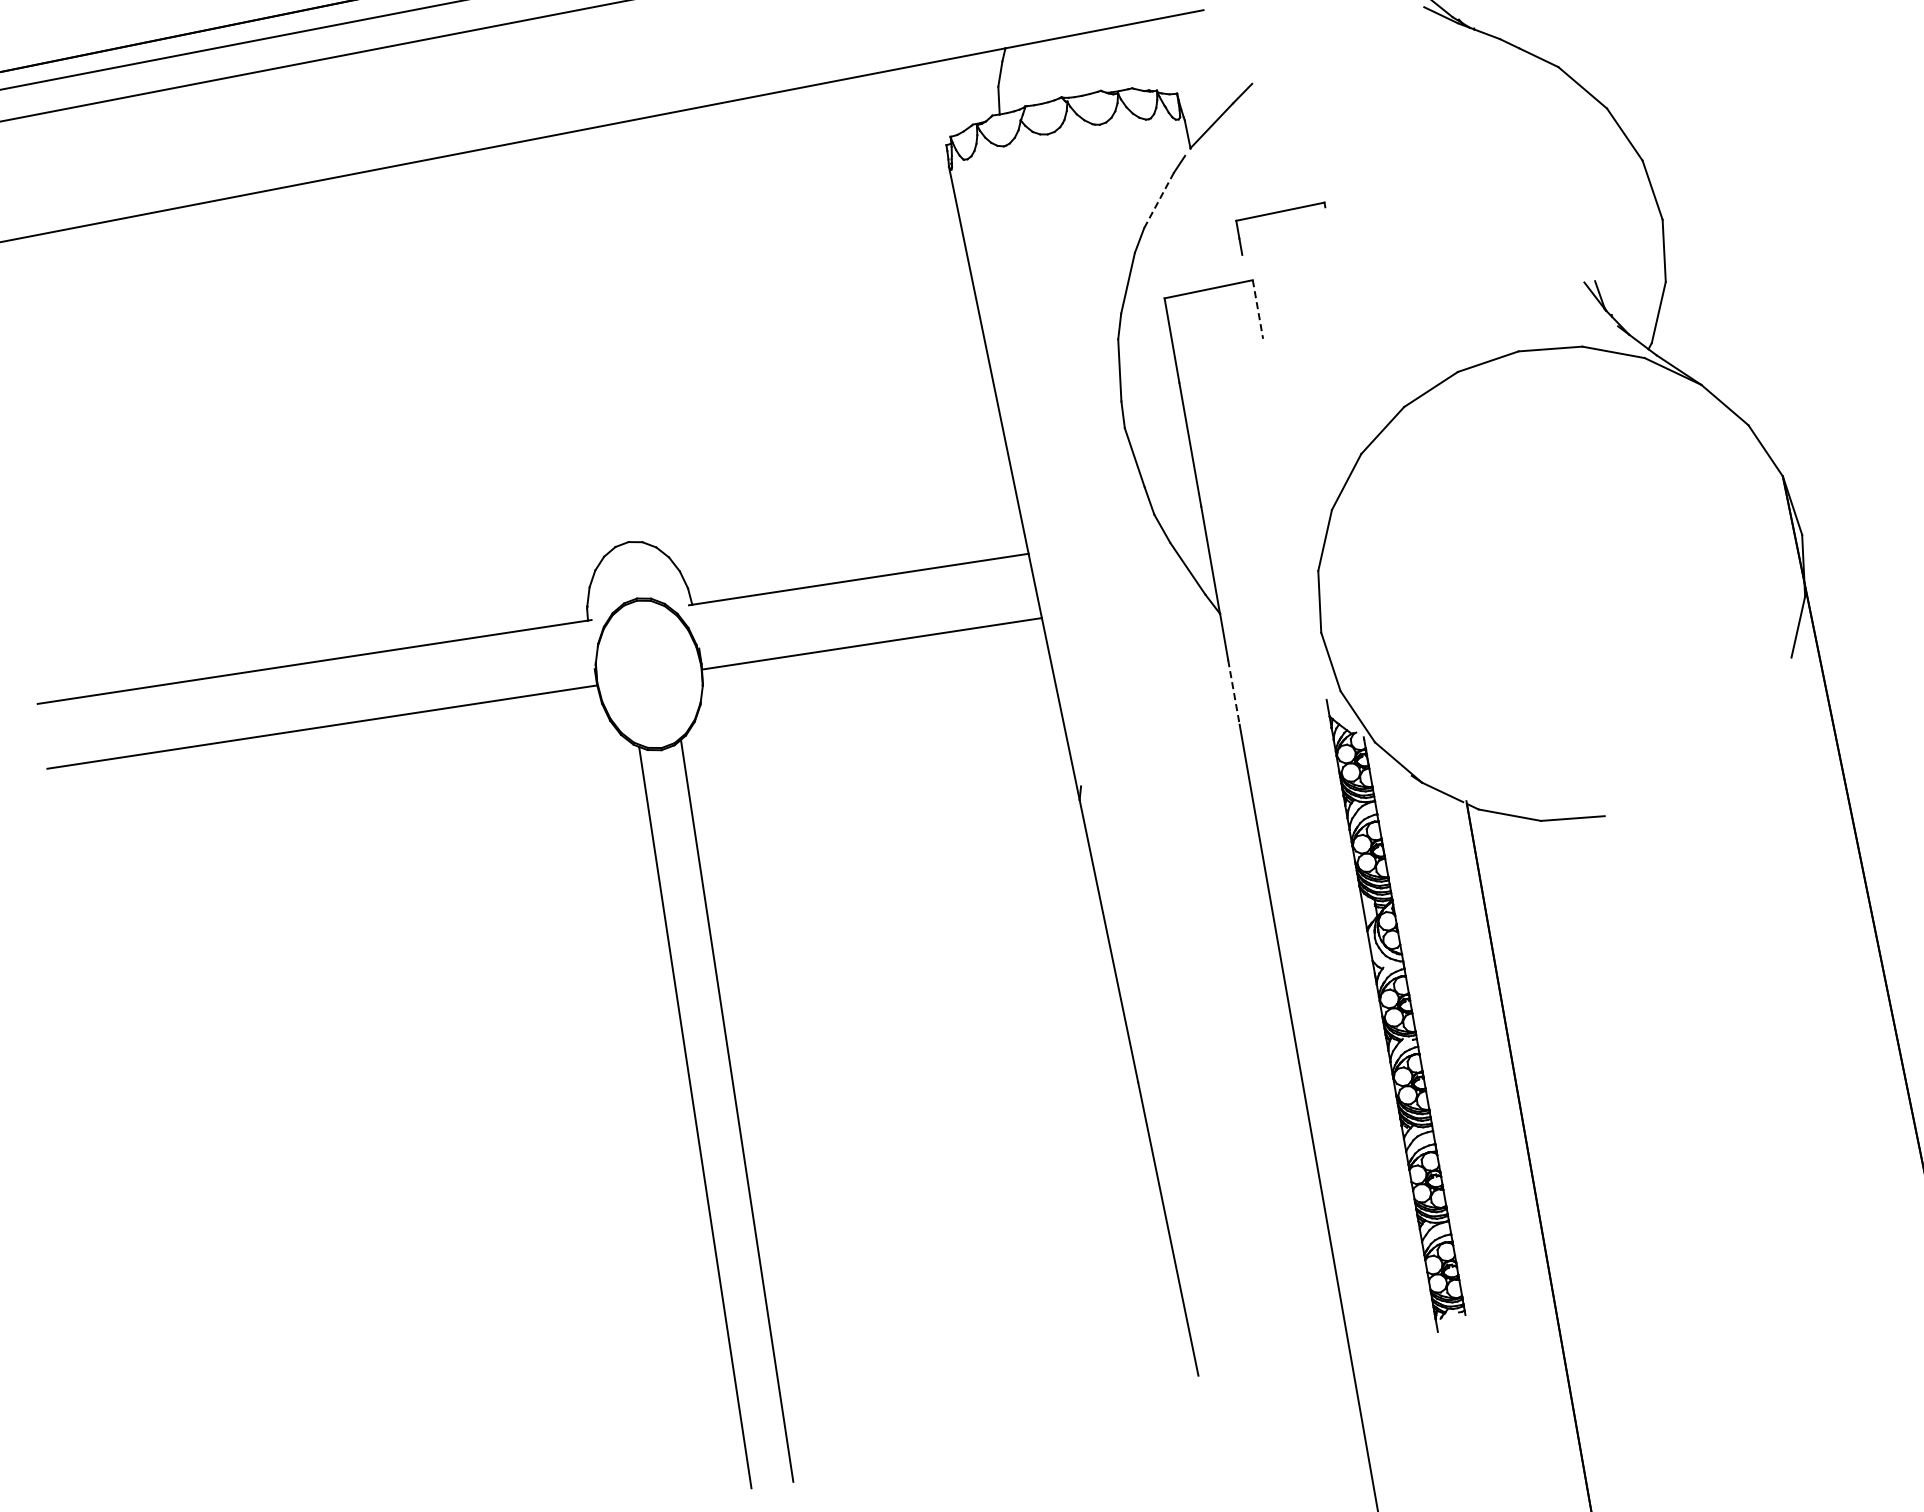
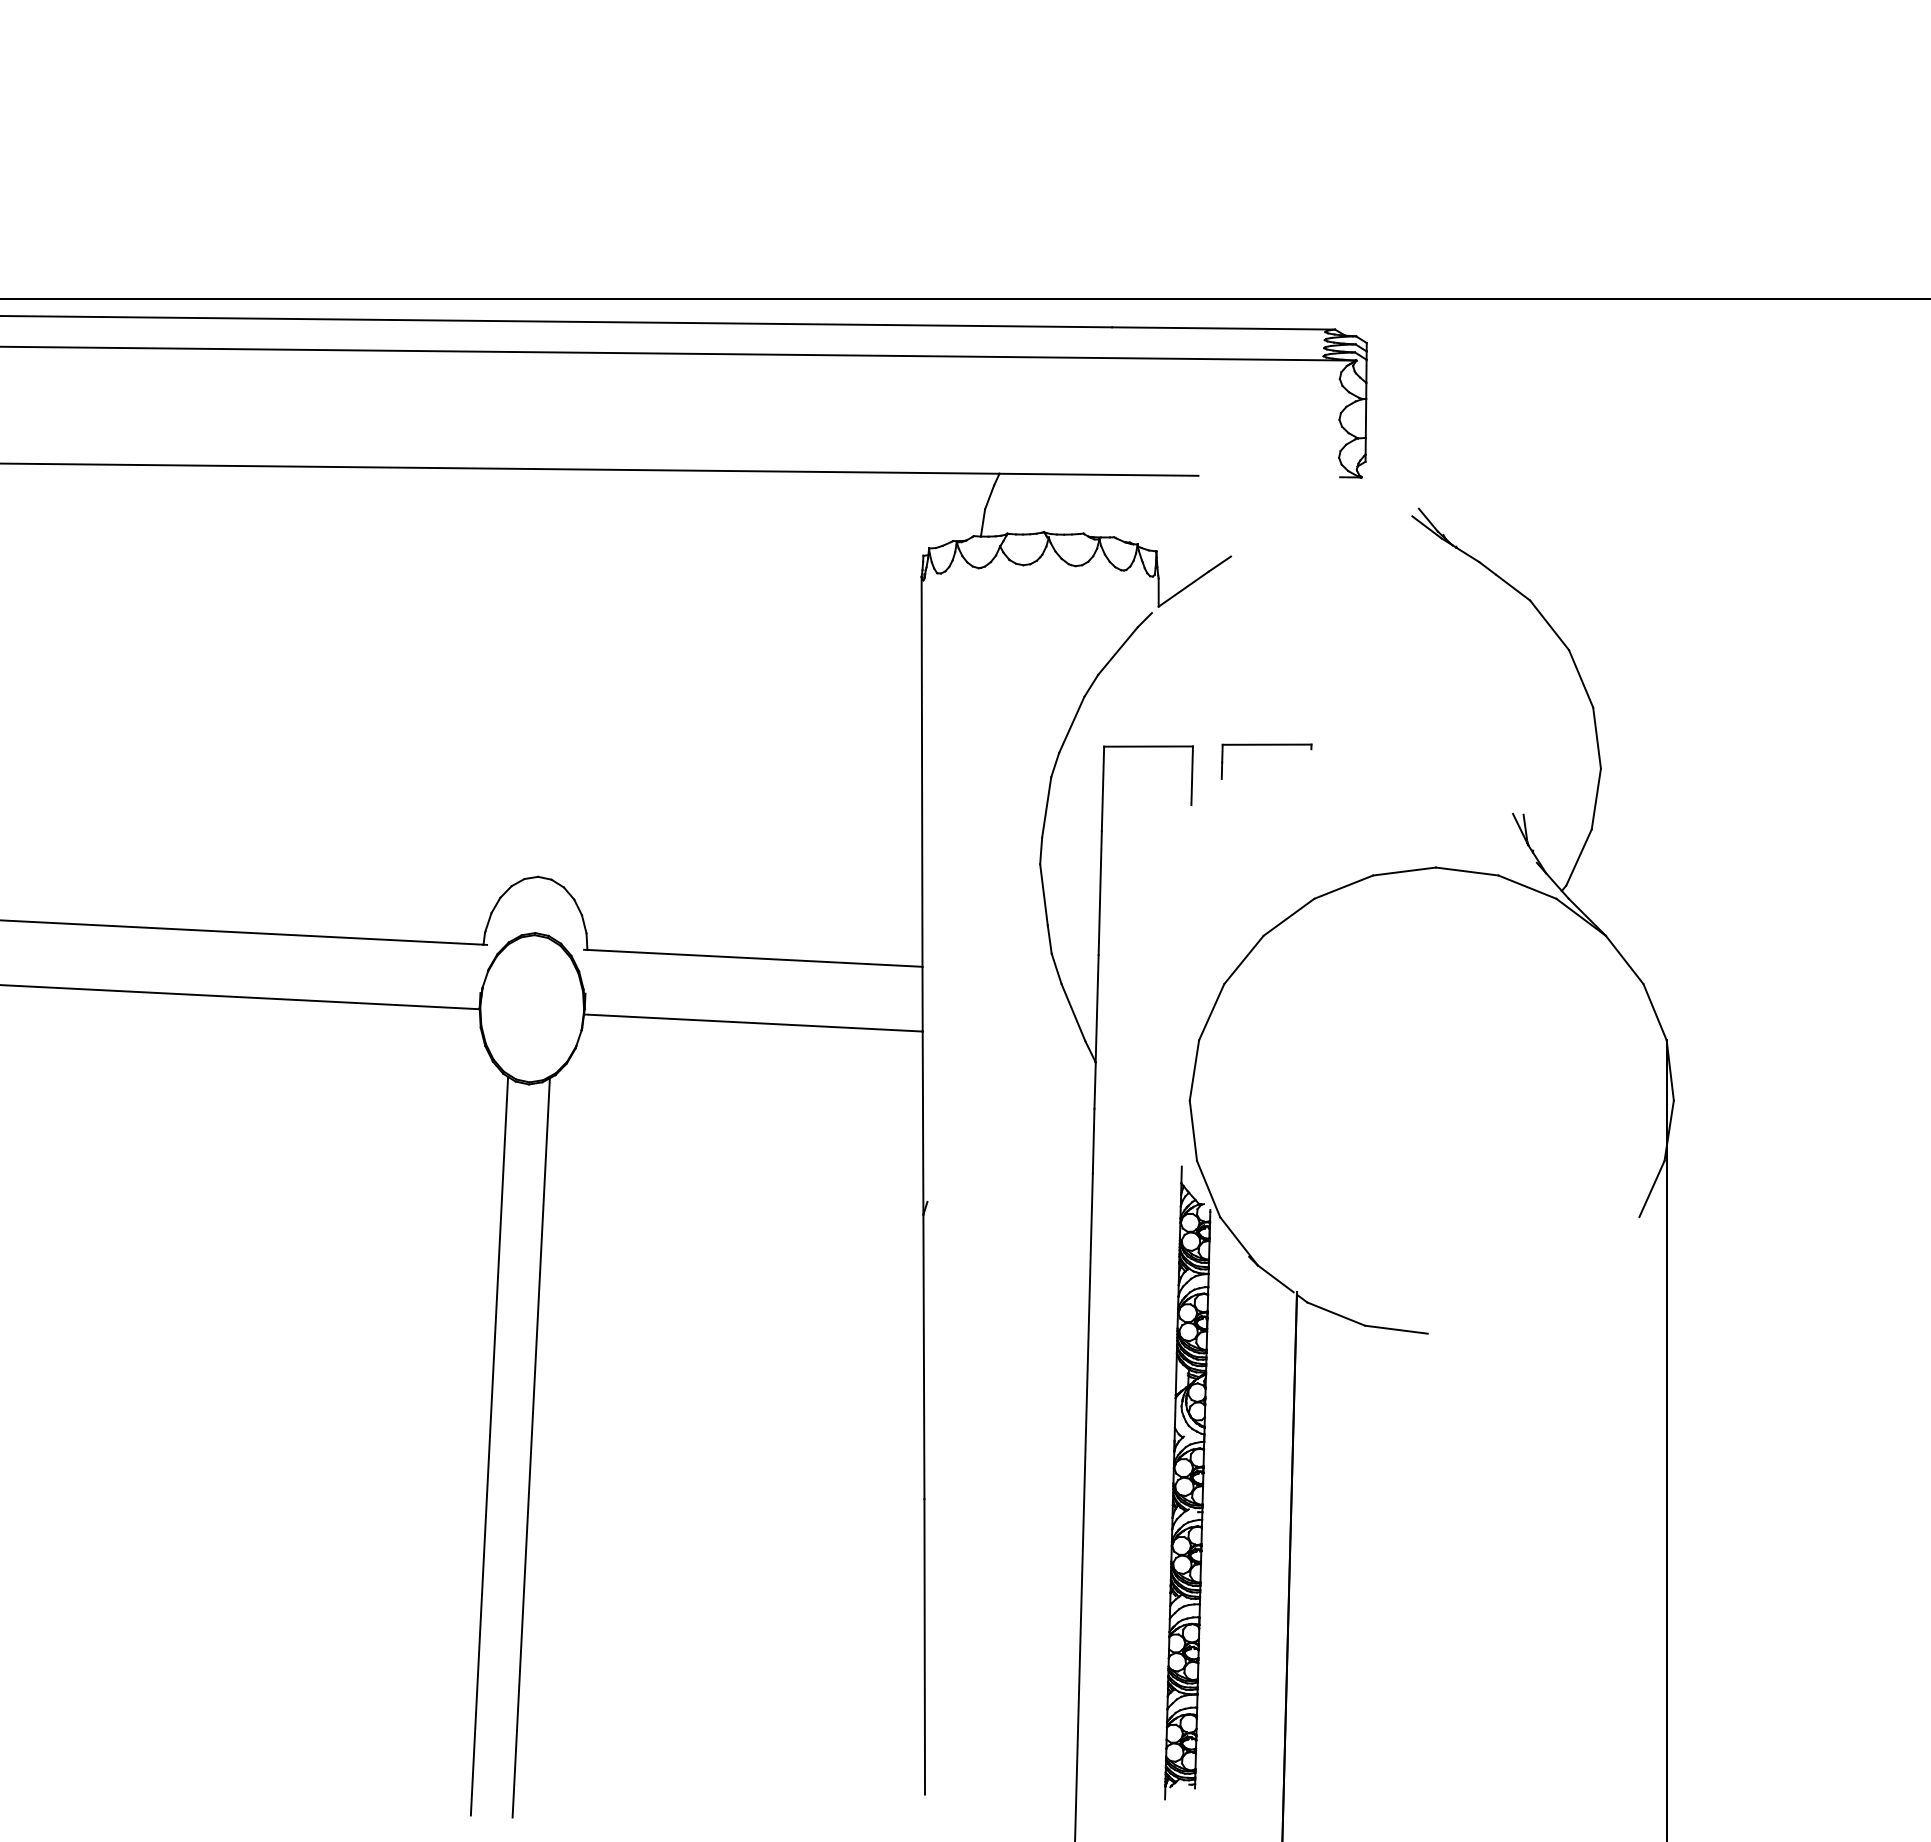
line: (1159, 200) -> (1118, 651), dashed -> solid
part: (1279, 212) -> (1266, 745), moved
line: (1258, 310) -> (1192, 776), dashed -> solid
line: (1233, 692) -> (1093, 1141), dashed -> solid

